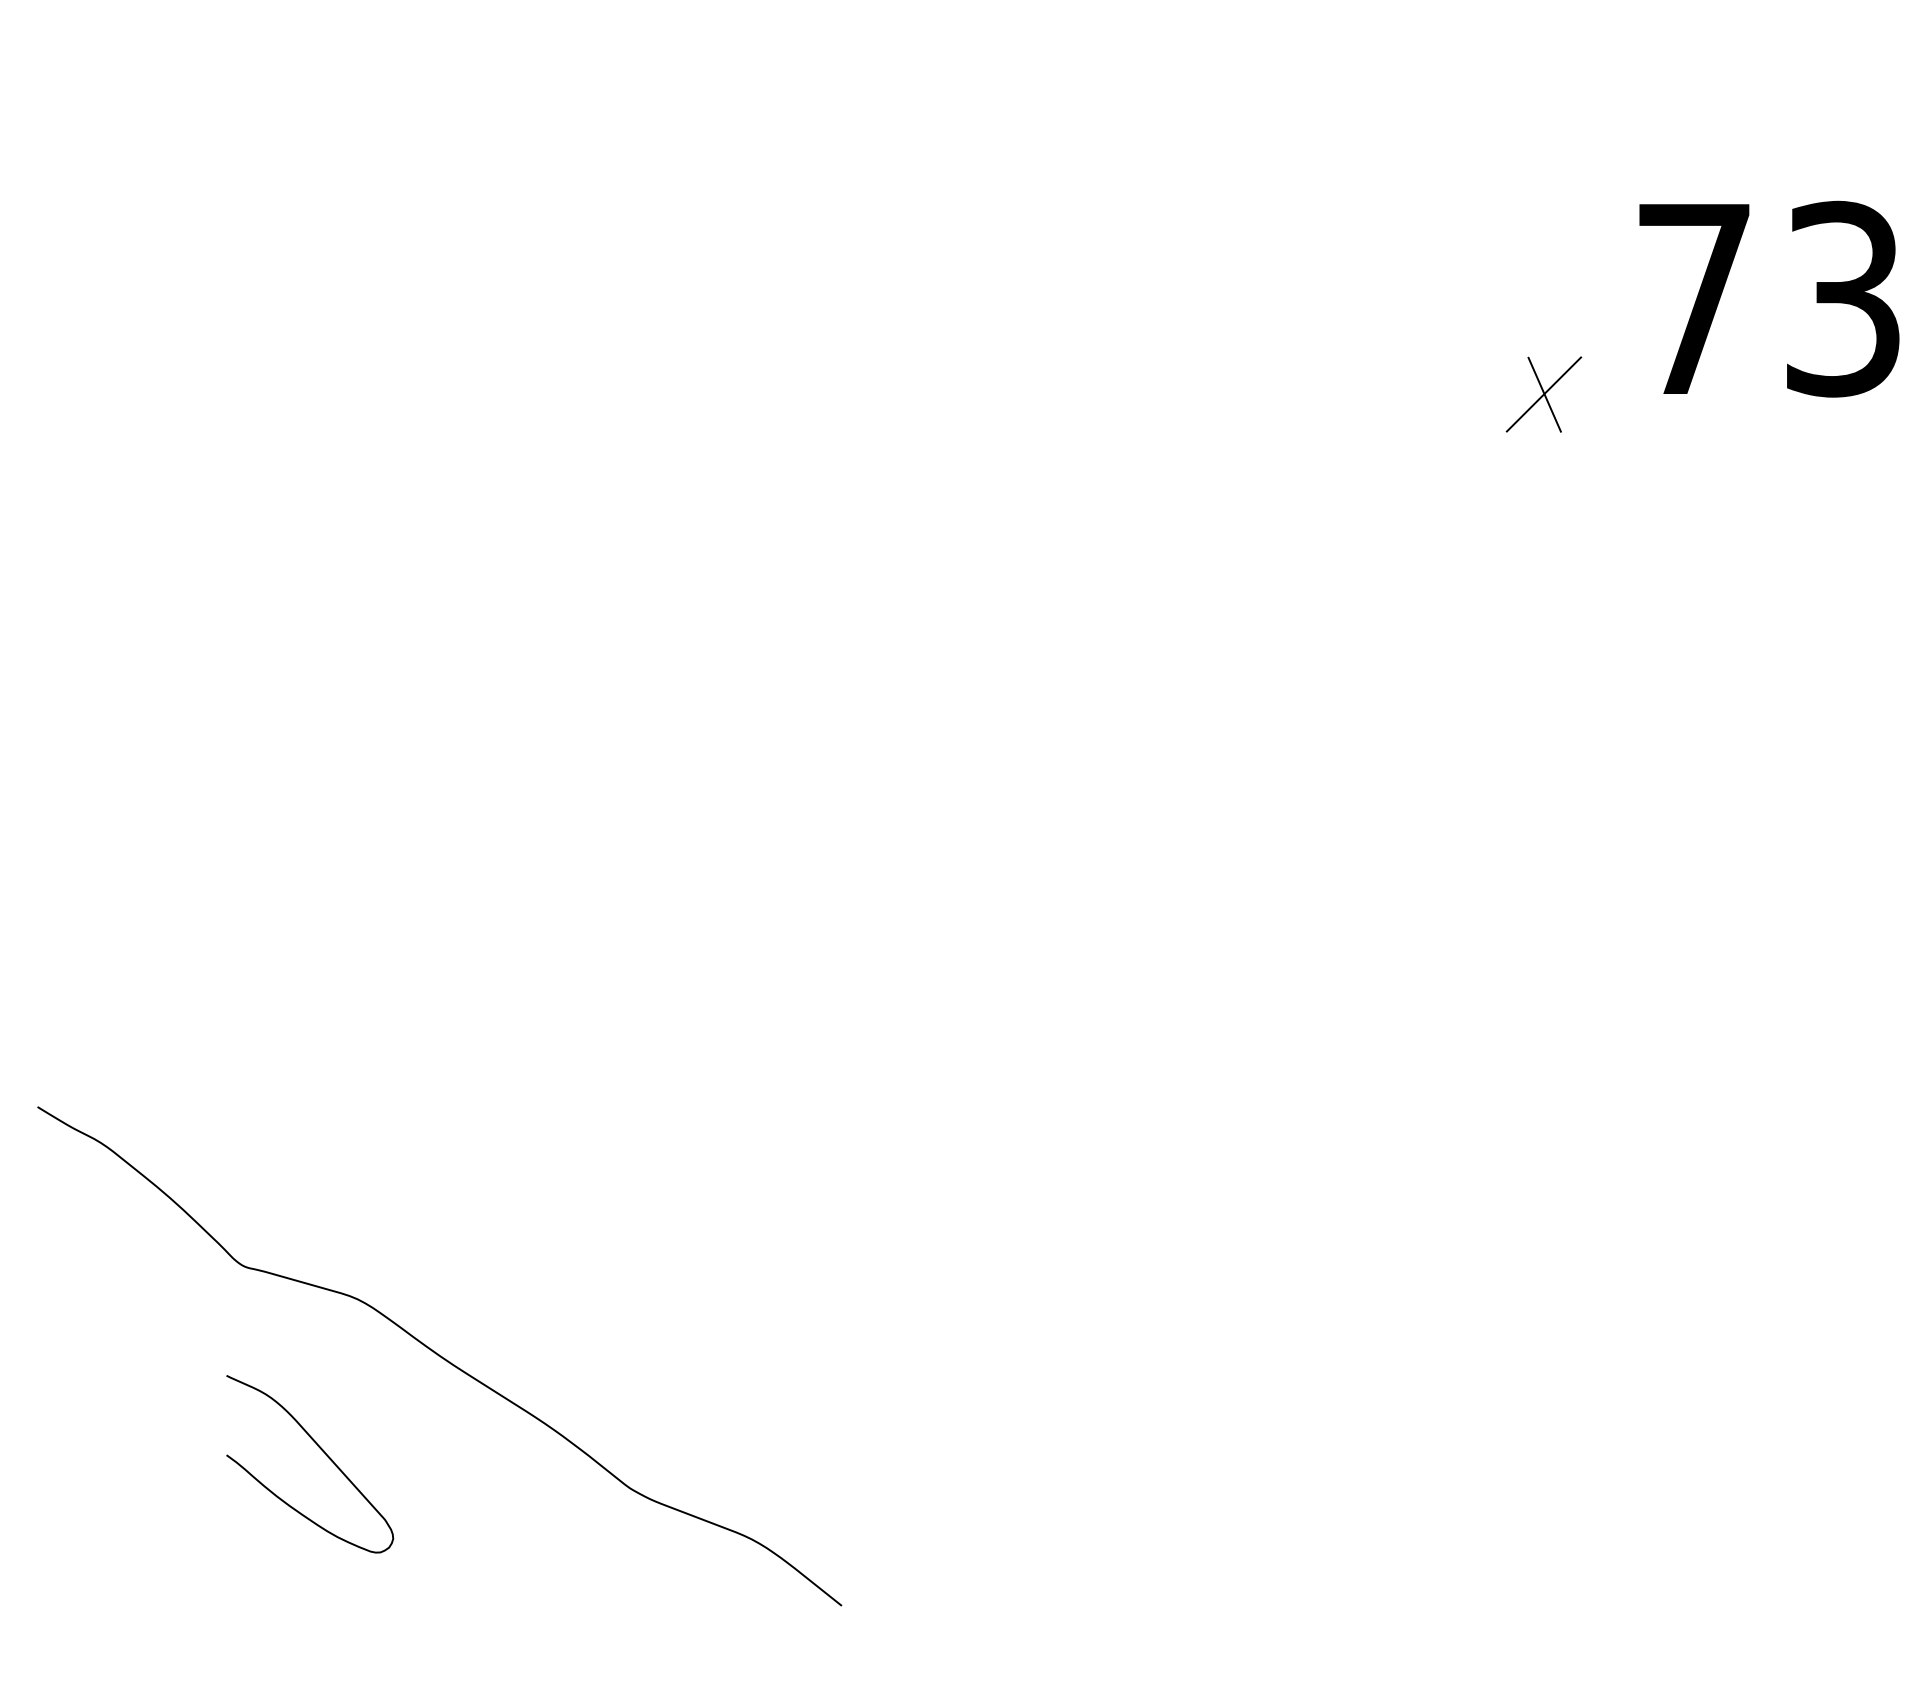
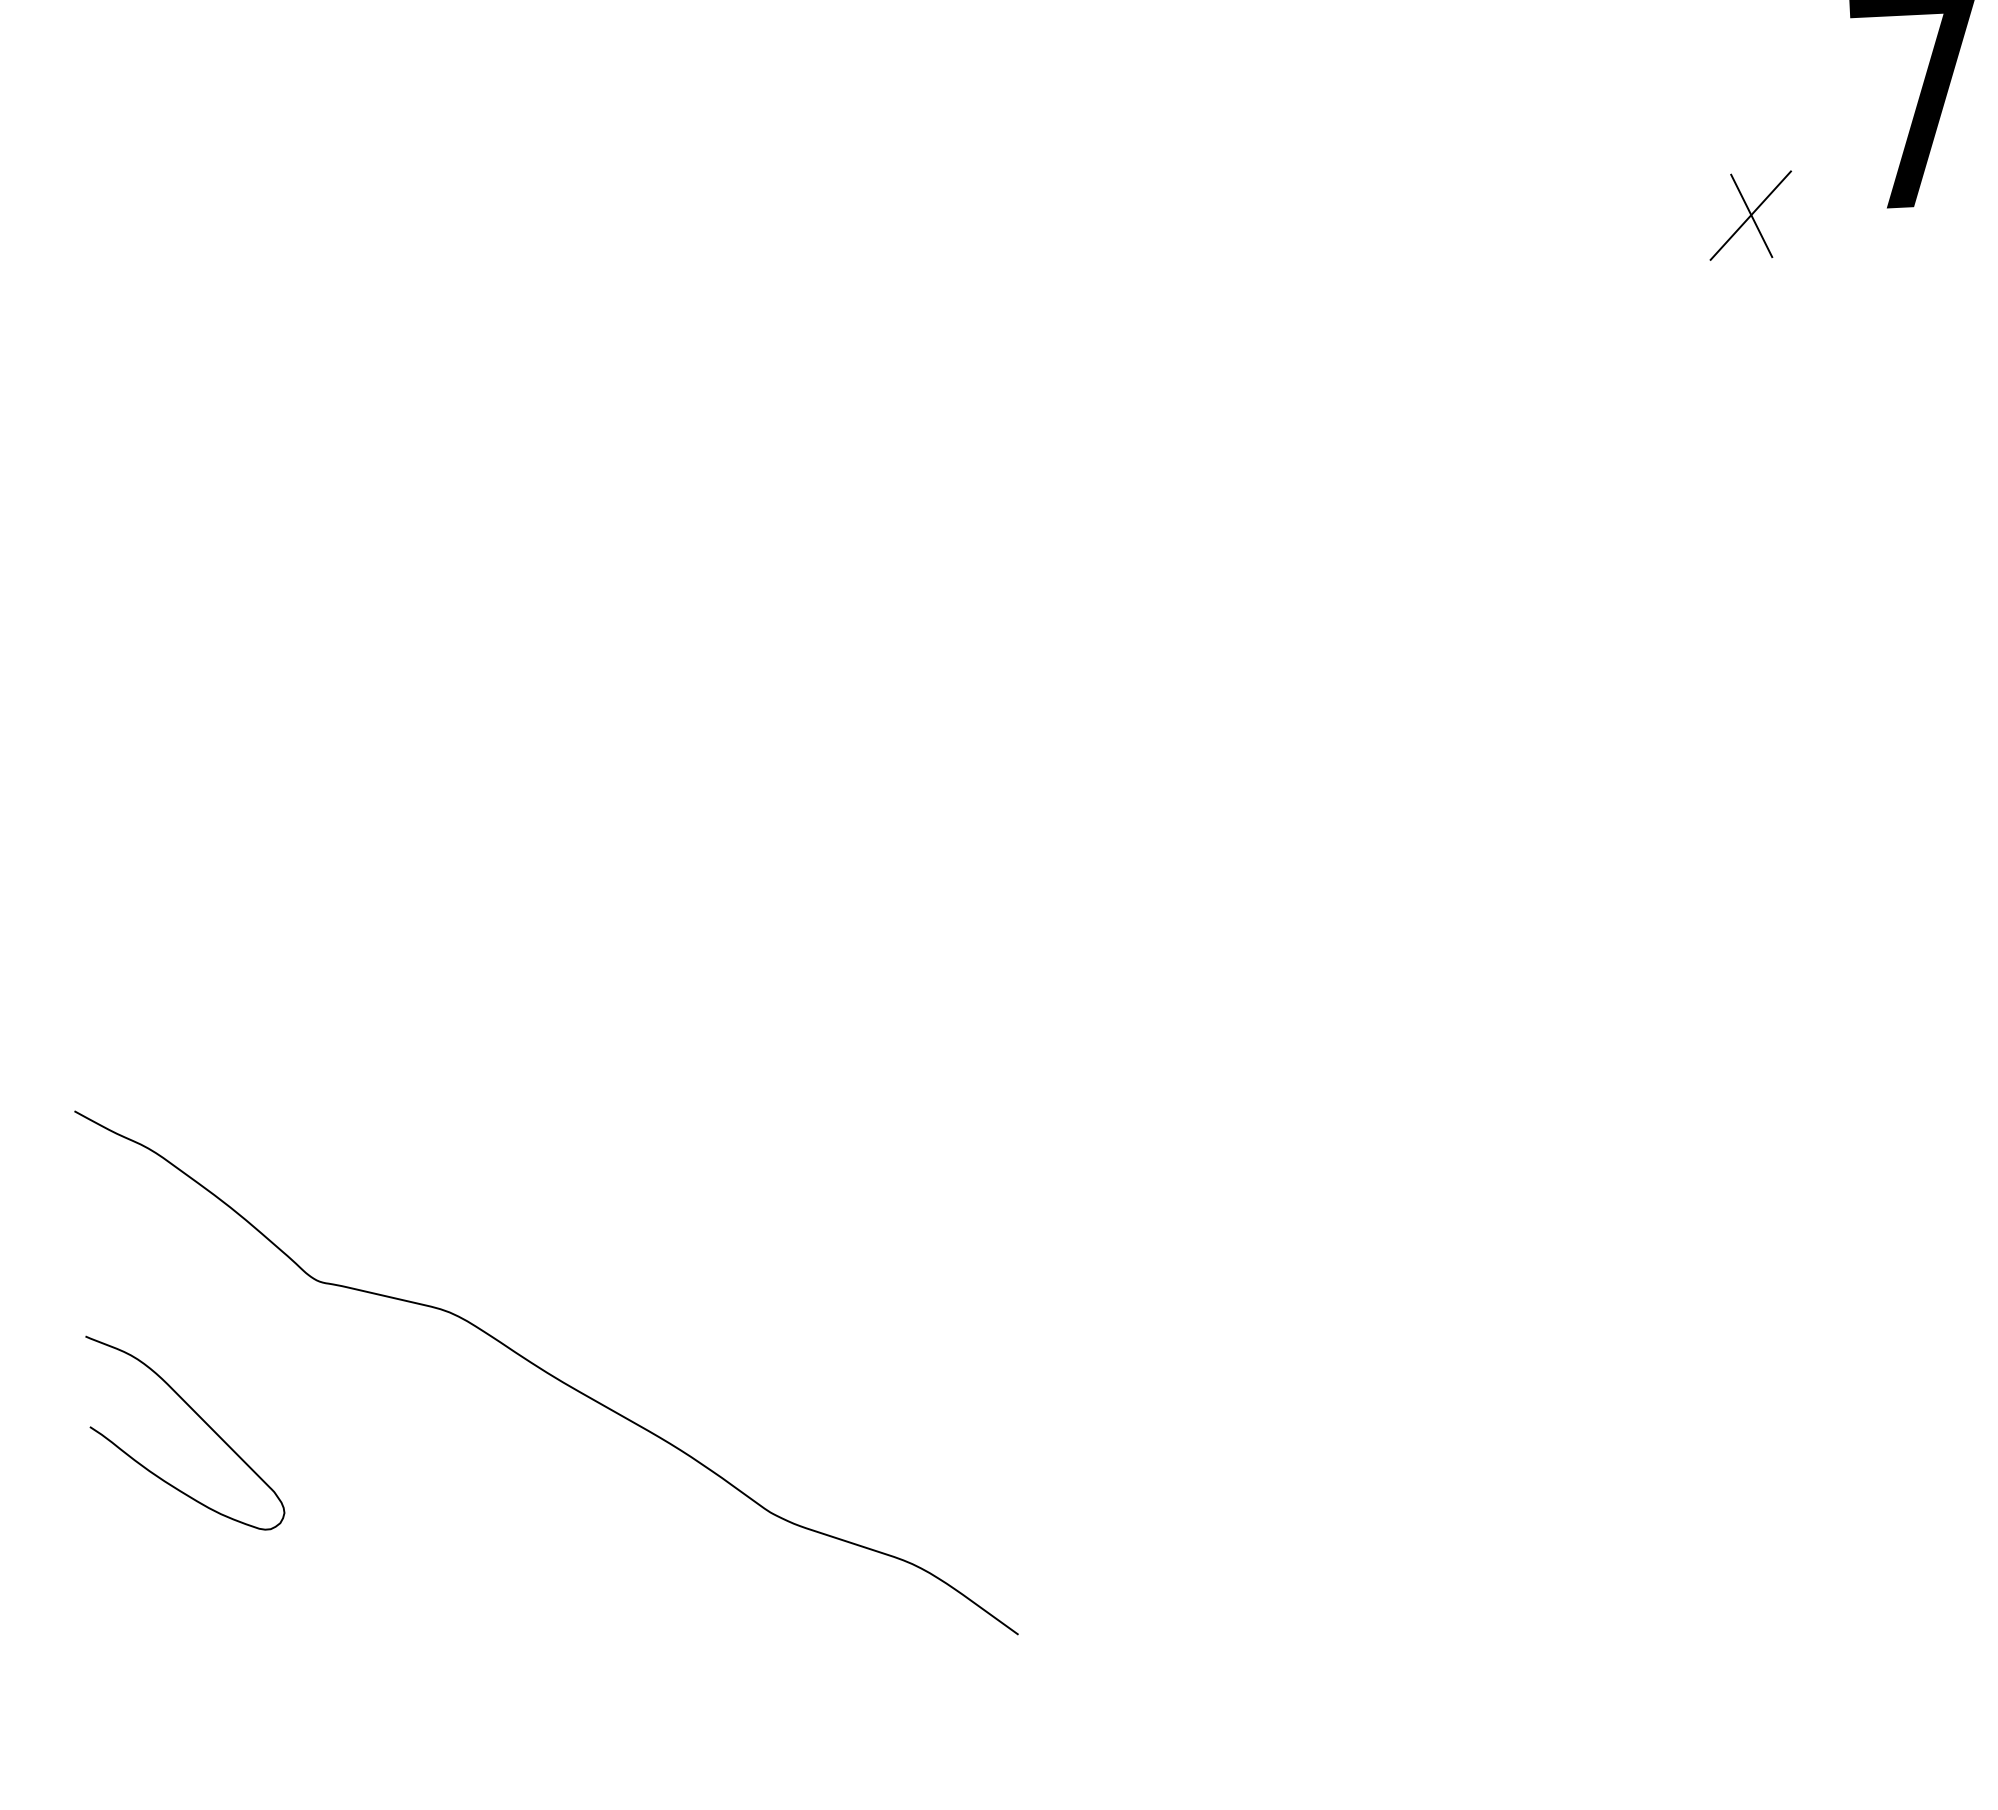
curve: (322, 1451) -> (199, 1417), moved

